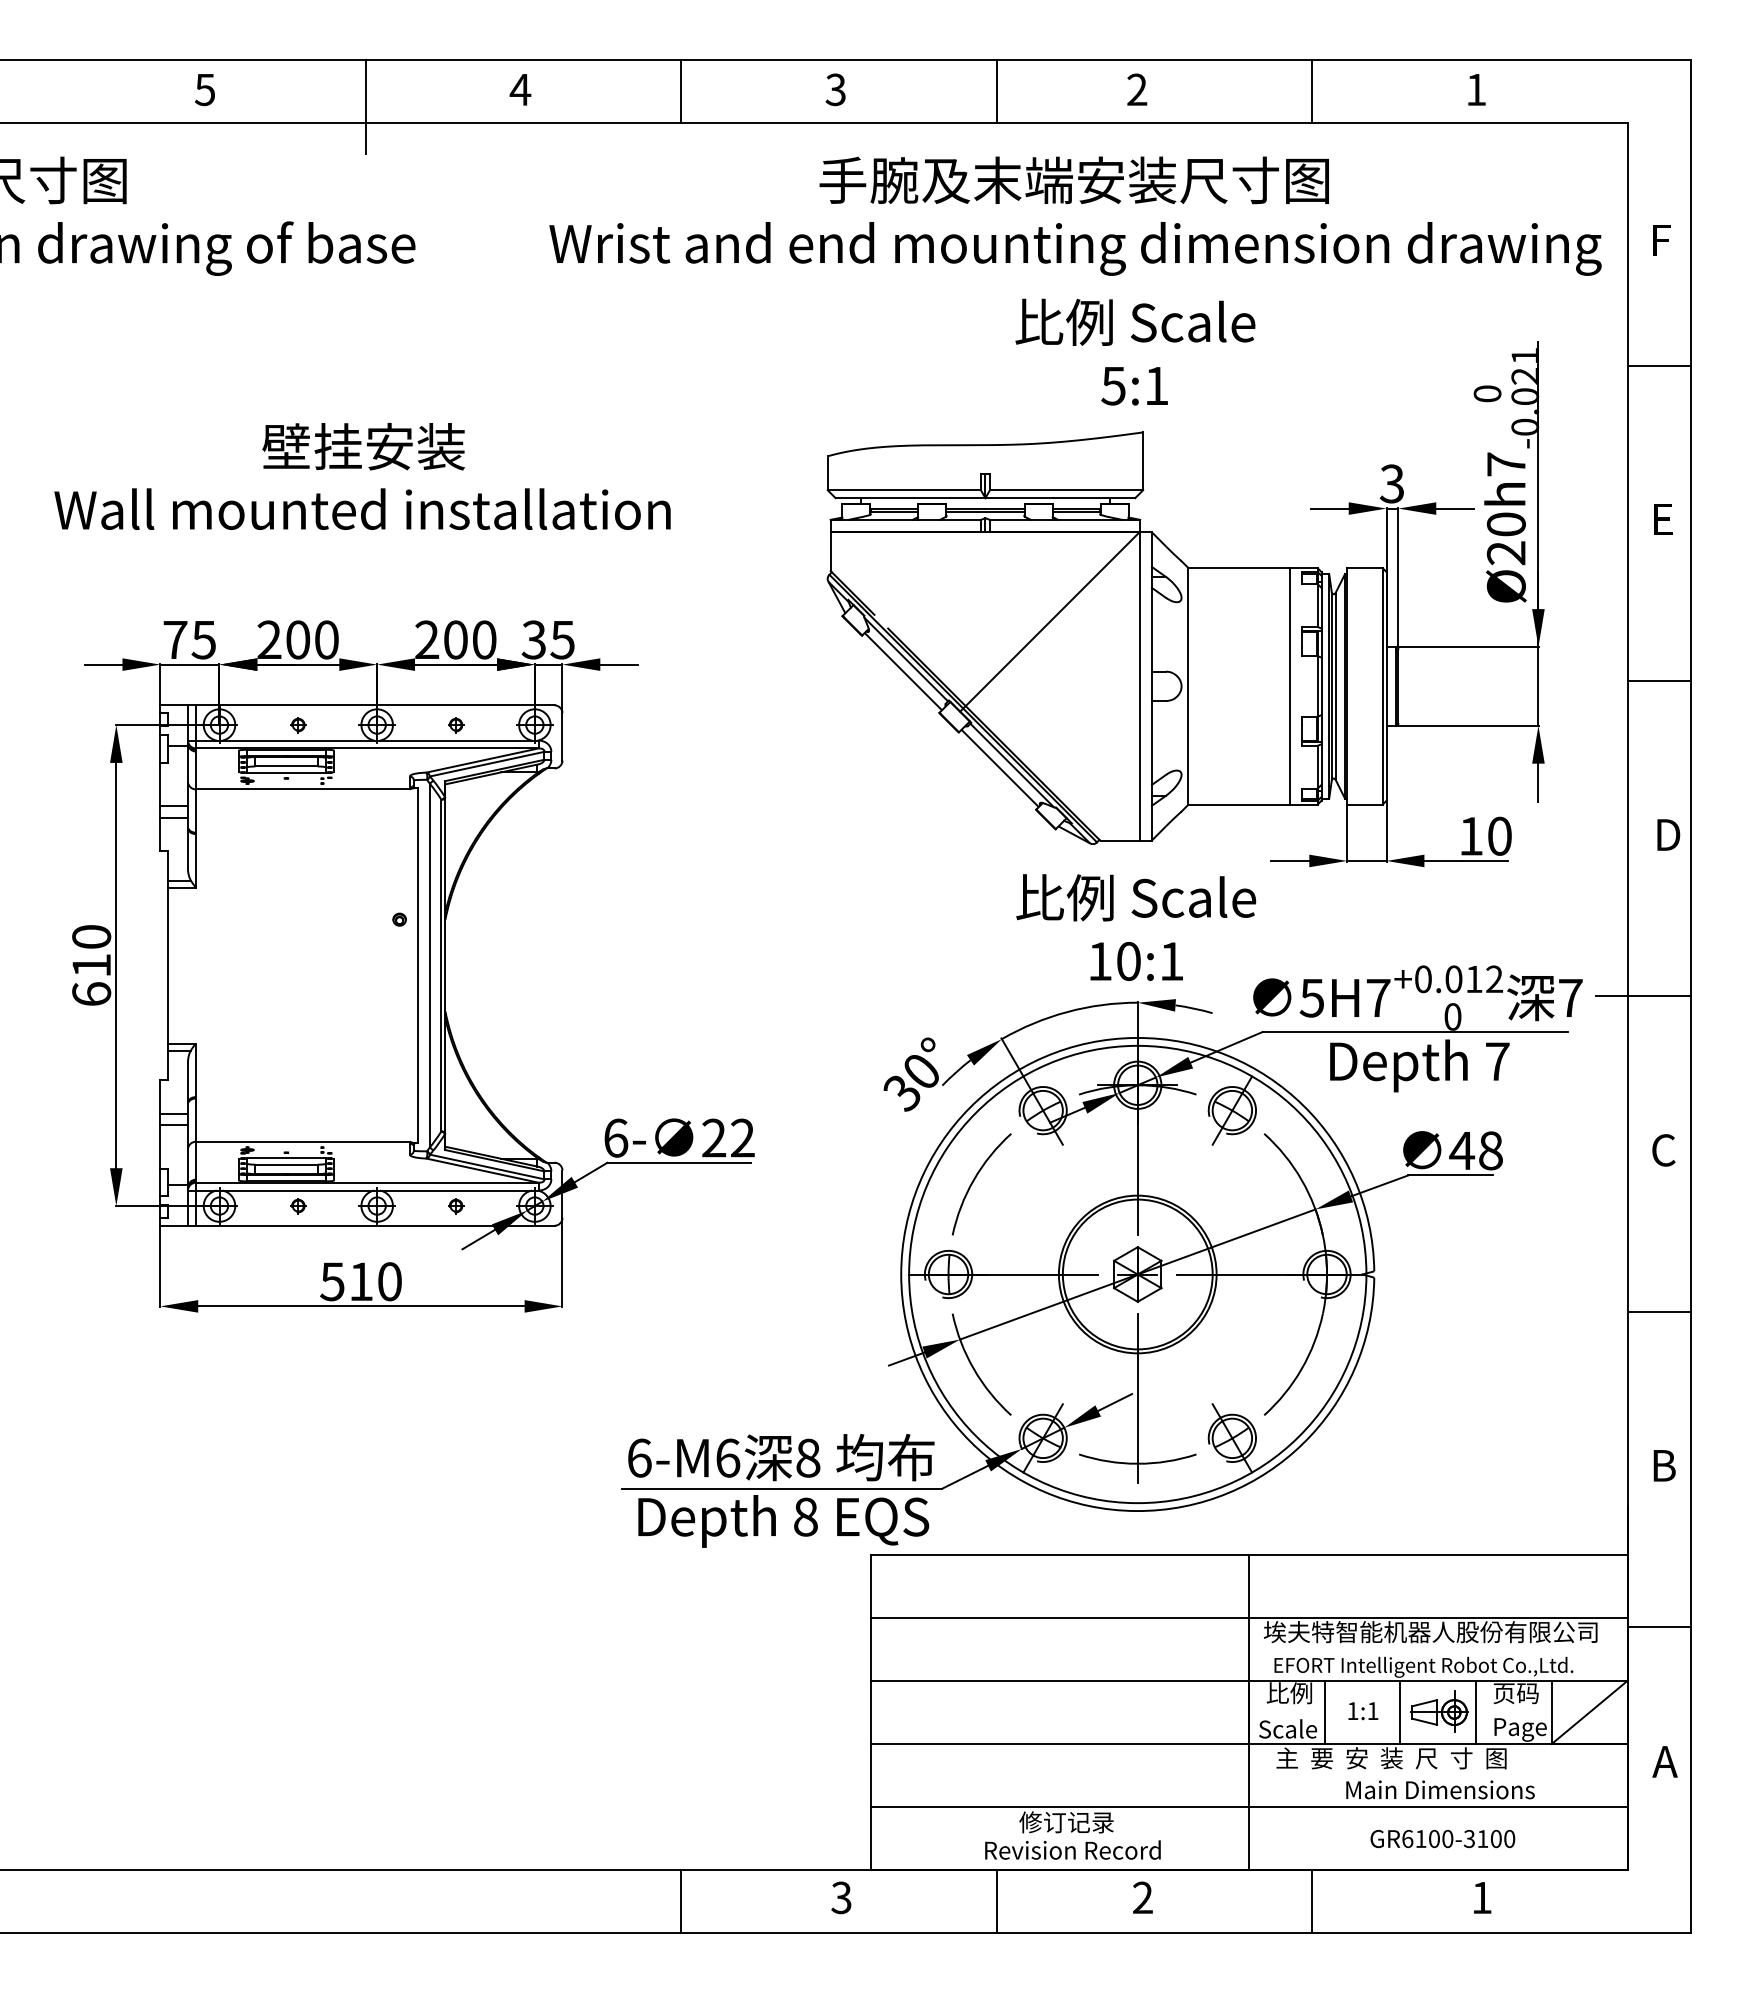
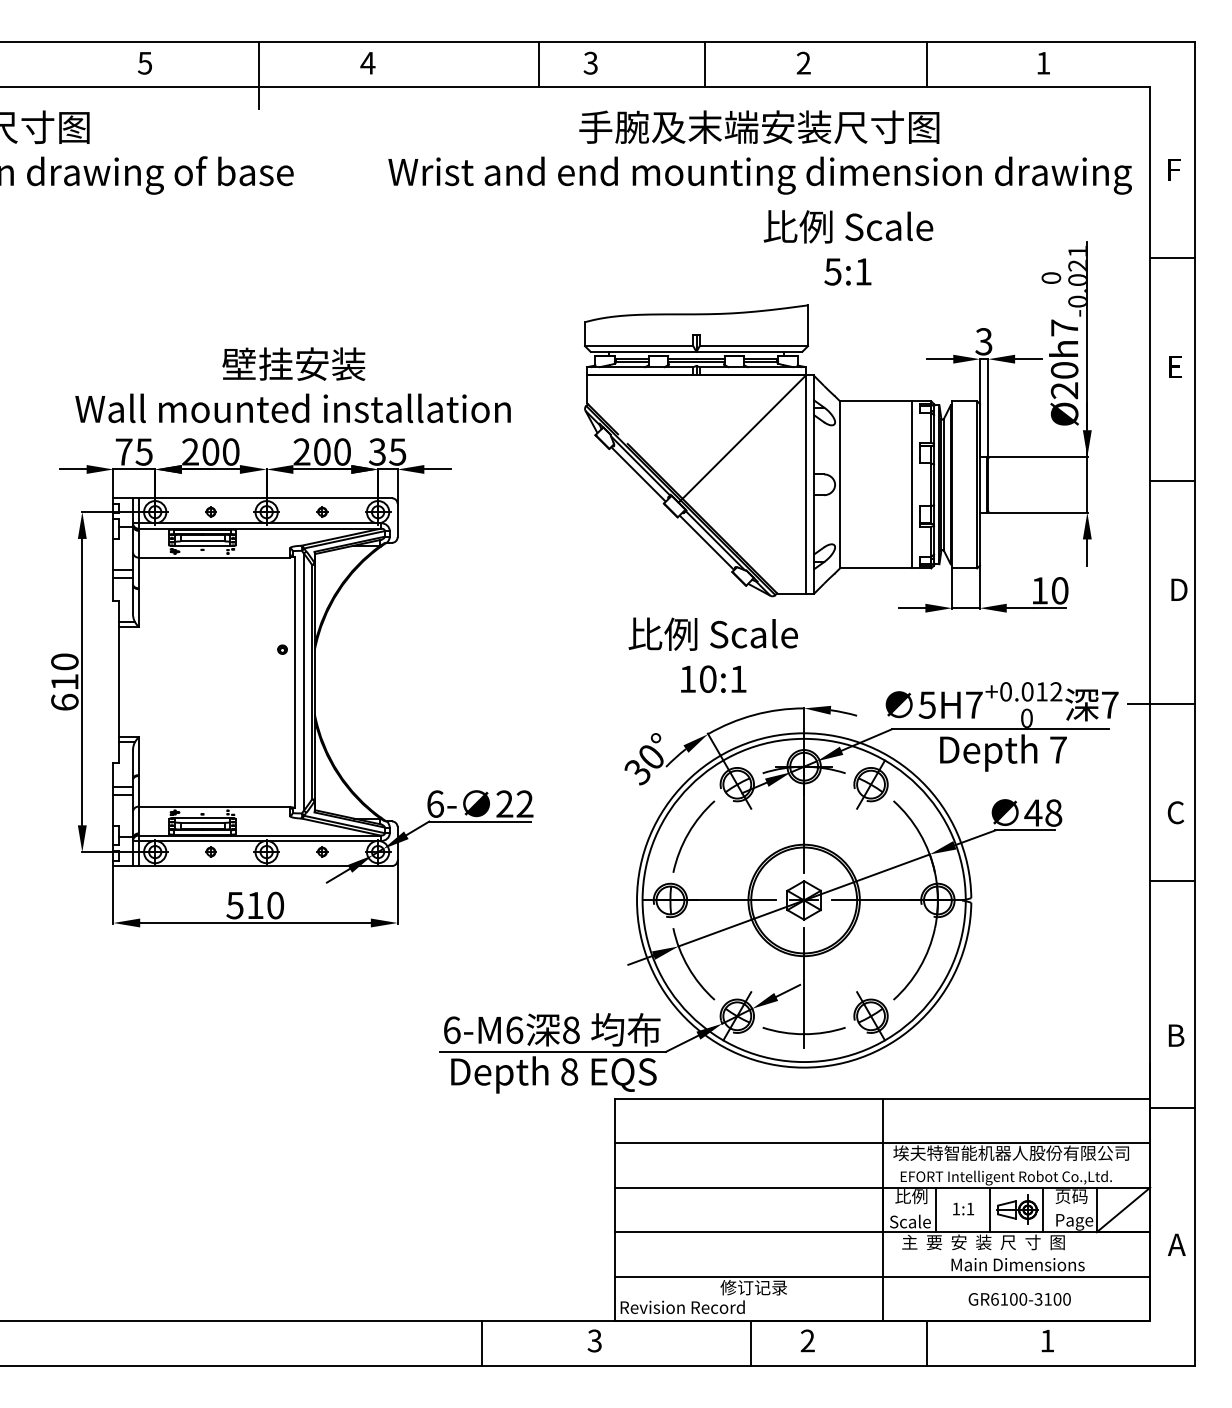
line: (681, 90) -> (538, 63), moved
text: (1135, 351) -> (848, 247), moved
text: (362, 476) -> (293, 385), moved
text: (1136, 927) -> (713, 655), moved
line: (1658, 1311) -> (1172, 880), moved
line: (1658, 1627) -> (1172, 1108), moved
text: (1072, 1849) -> (682, 1306), moved
line: (996, 1901) -> (750, 1343), moved

